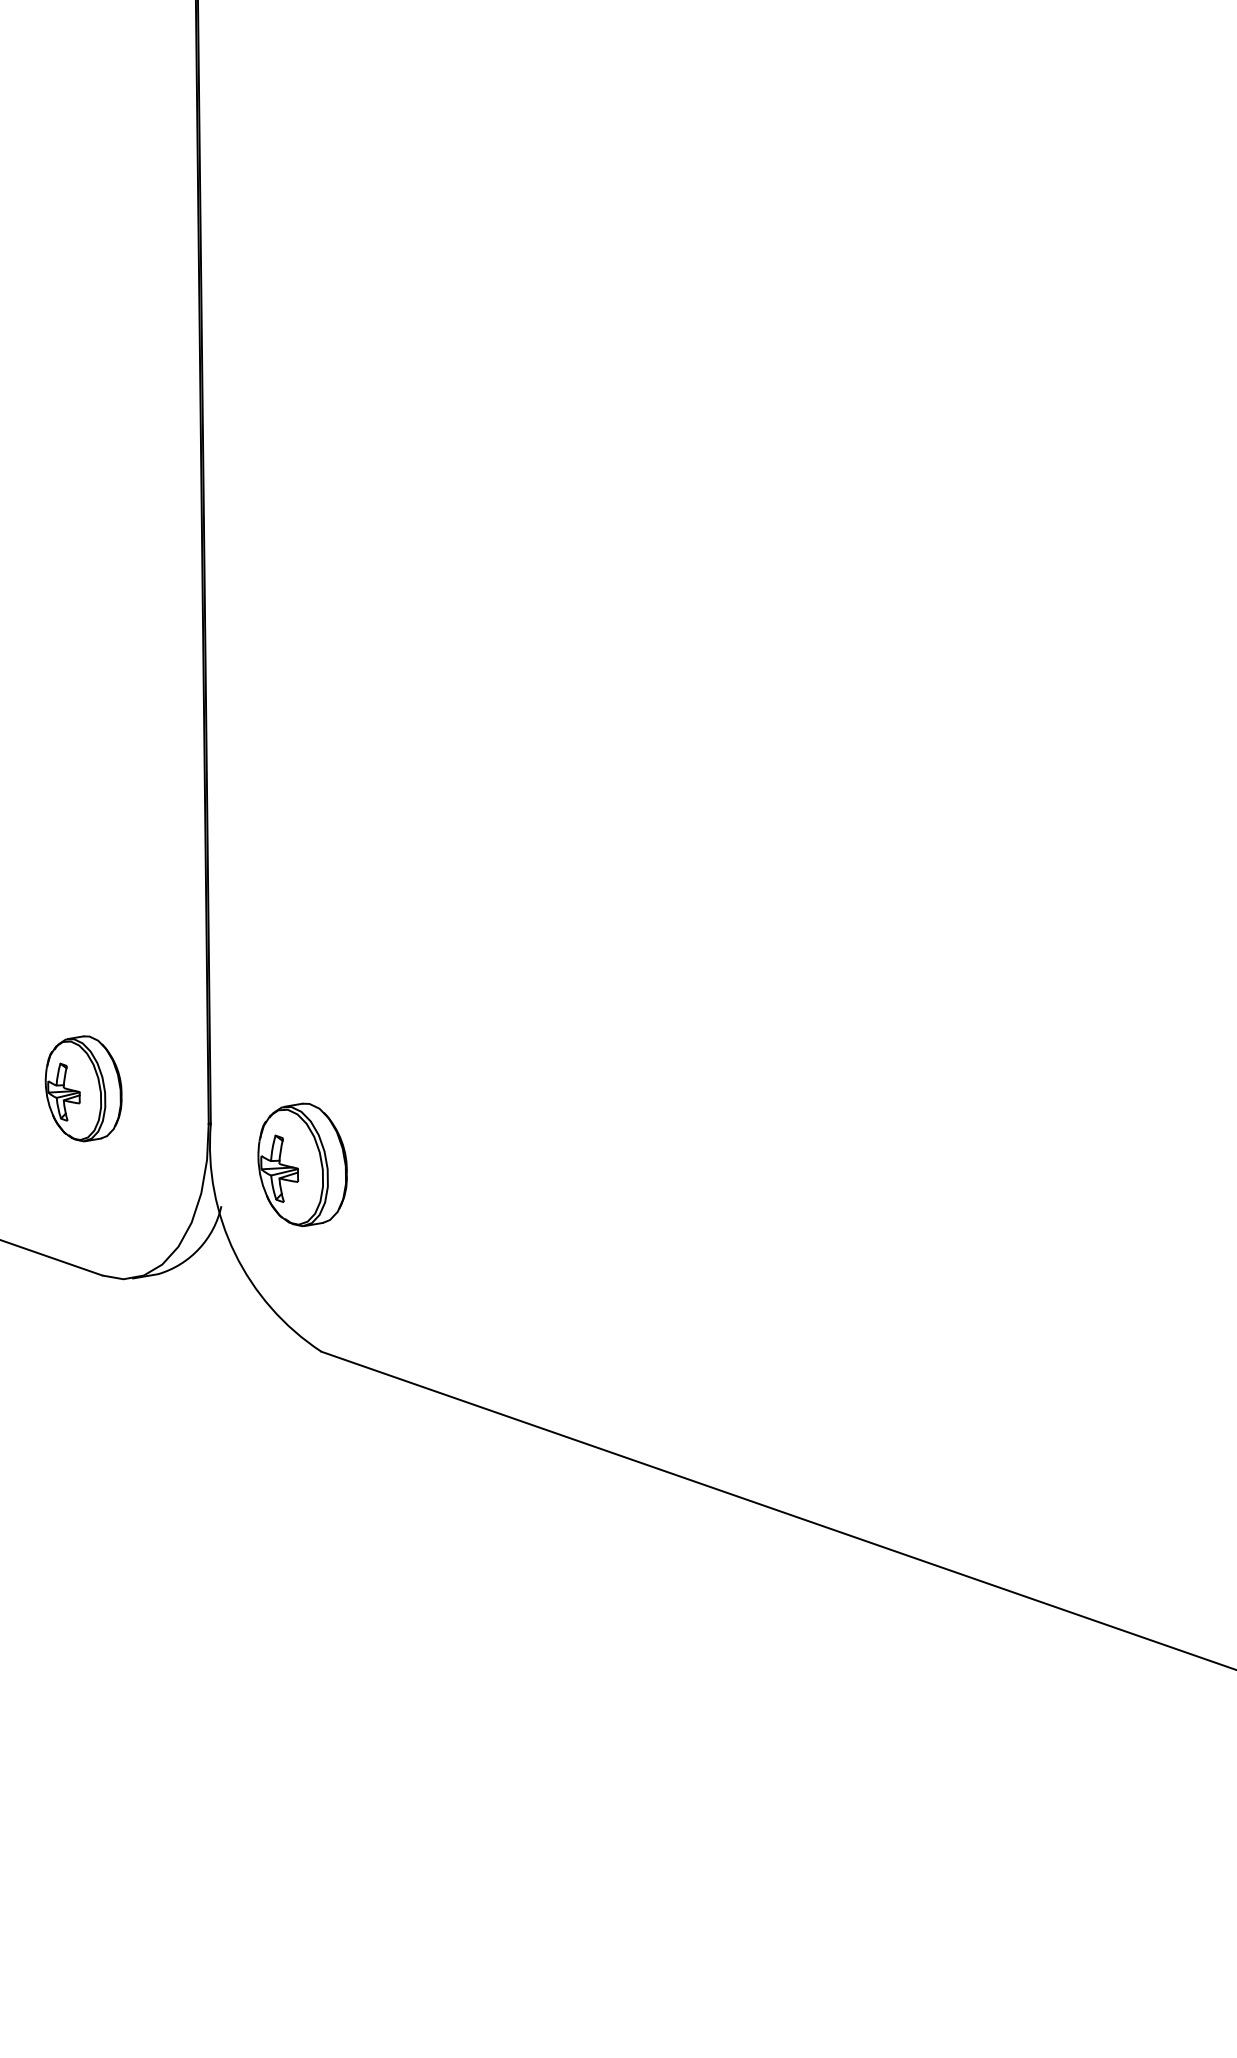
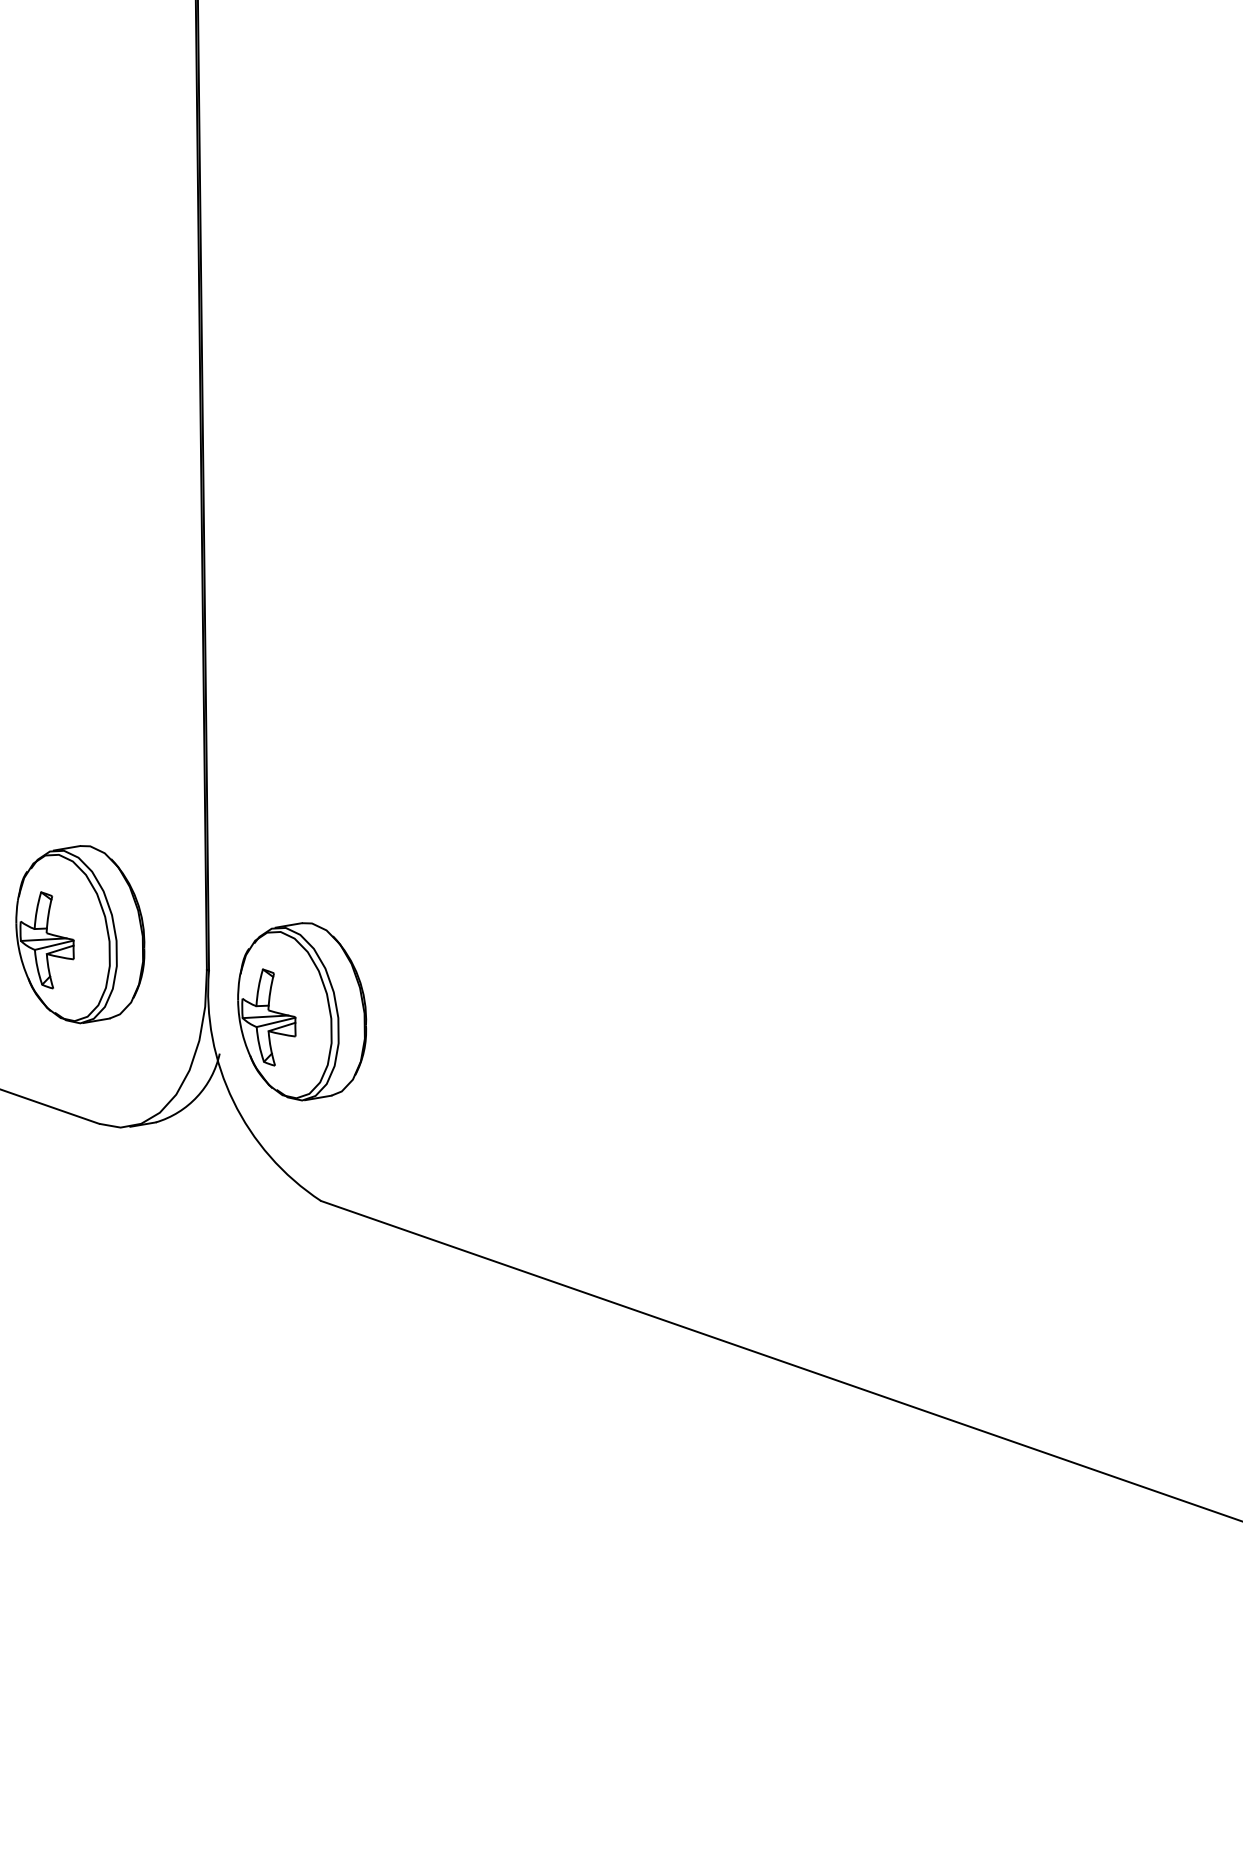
part: (83, 1088) -> (80, 934), size x1.67
part: (302, 1164) -> (301, 1011), size x1.43

